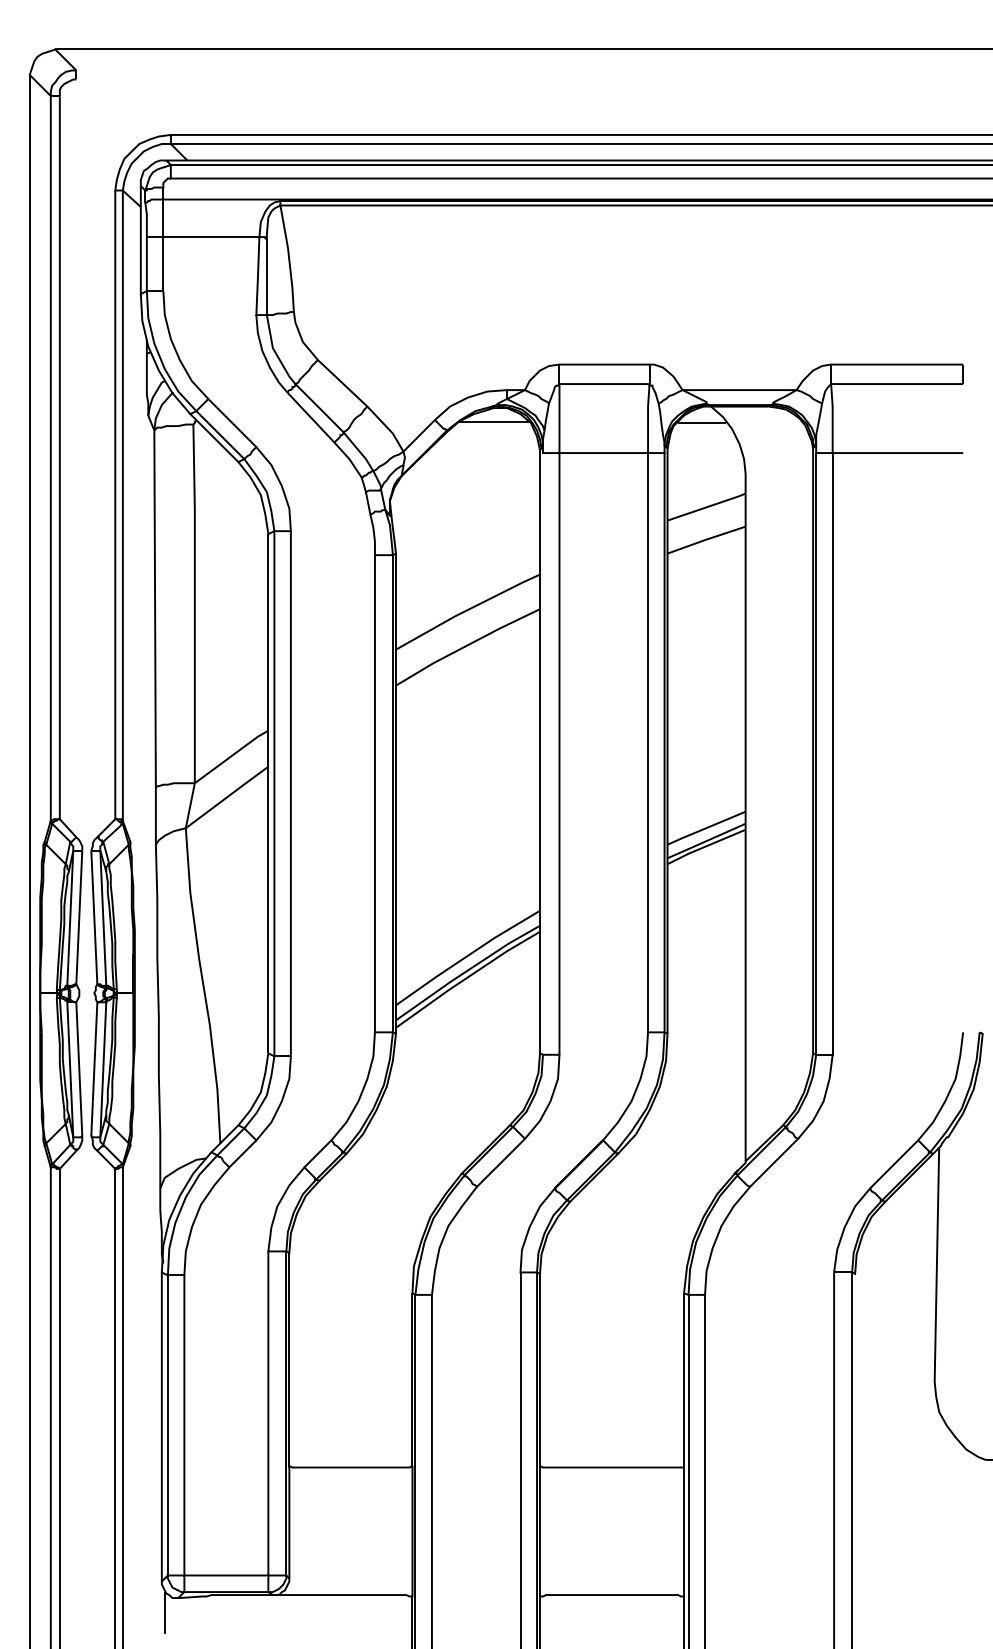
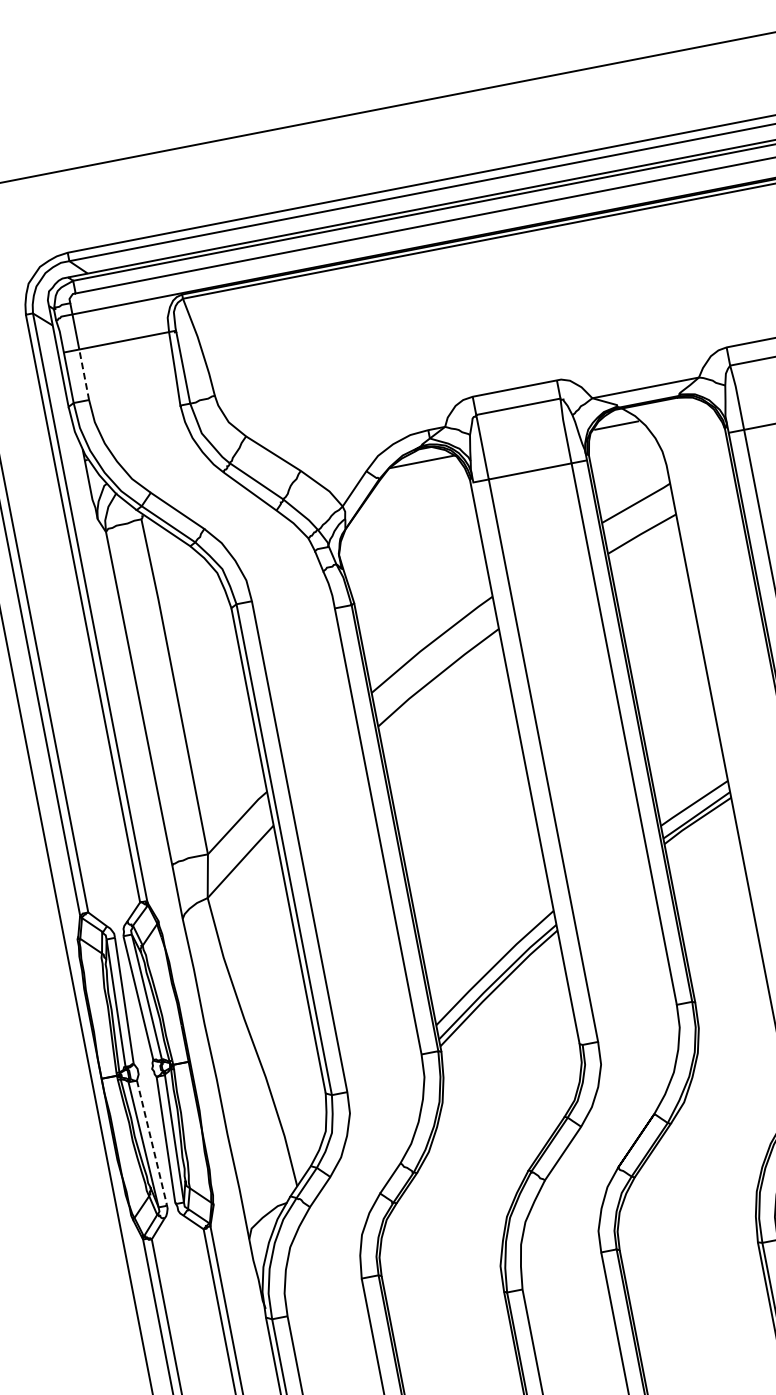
line: (163, 263) -> (84, 374), solid -> dashed
line: (79, 1069) -> (152, 1142), solid -> dashed

